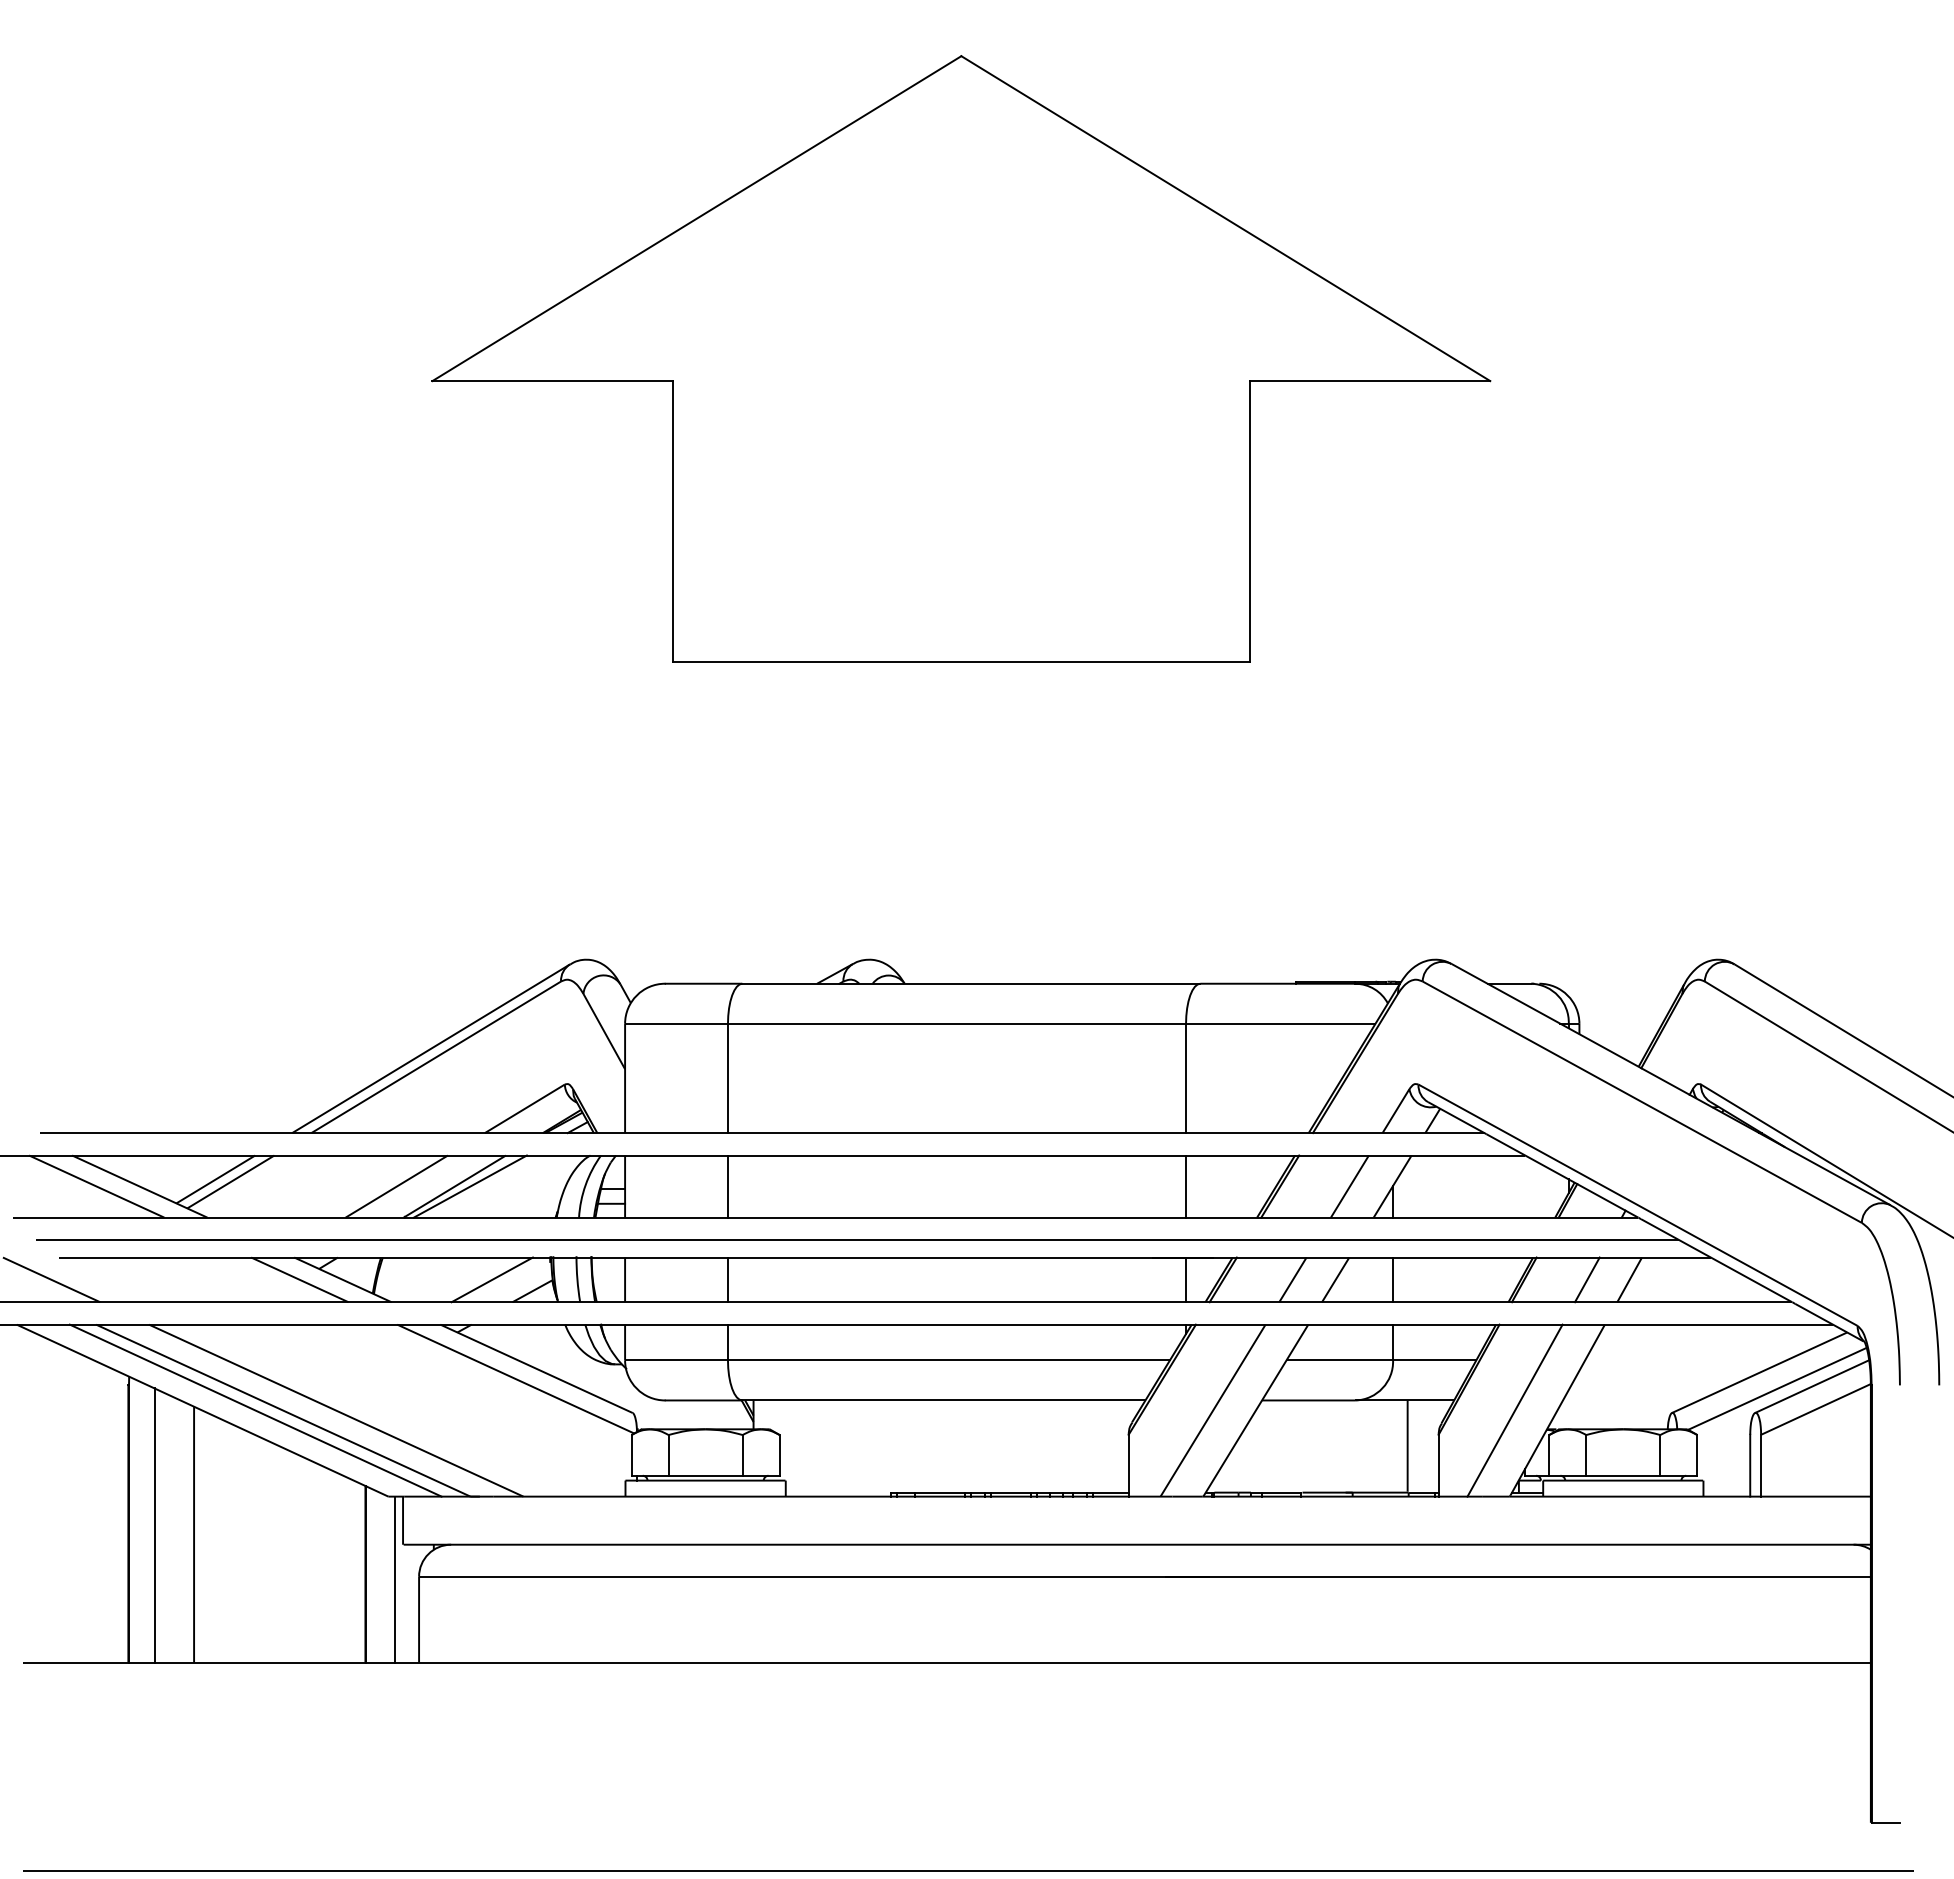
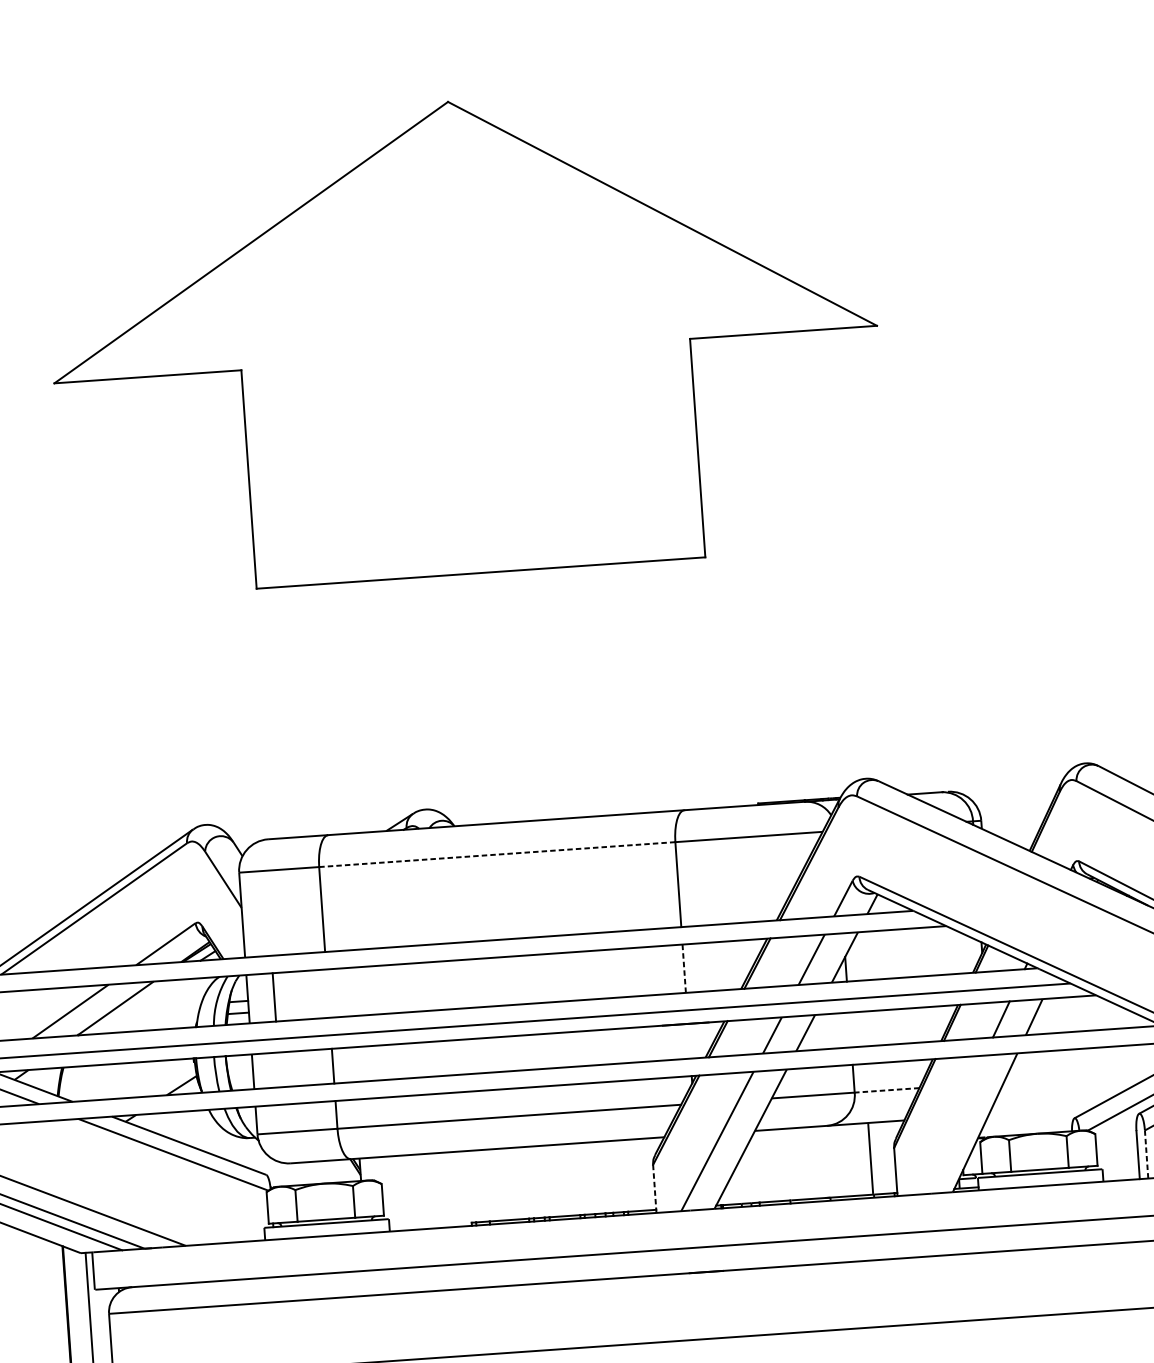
line: (956, 1023) -> (496, 854), solid -> dashed
line: (469, 1186) -> (127, 1007), removed
line: (727, 1186) -> (274, 997), moved
line: (1186, 1186) -> (684, 968), solid -> dashed
line: (491, 1279) -> (149, 1078), removed
line: (1186, 1279) -> (689, 1040), removed
line: (1393, 1279) -> (850, 1029), removed
line: (1434, 1360) -> (886, 1090), solid -> dashed
line: (1514, 1410) -> (951, 1124), removed
line: (1128, 1465) -> (654, 1188), solid -> dashed
line: (1761, 1465) -> (1146, 1154), solid -> dashed

